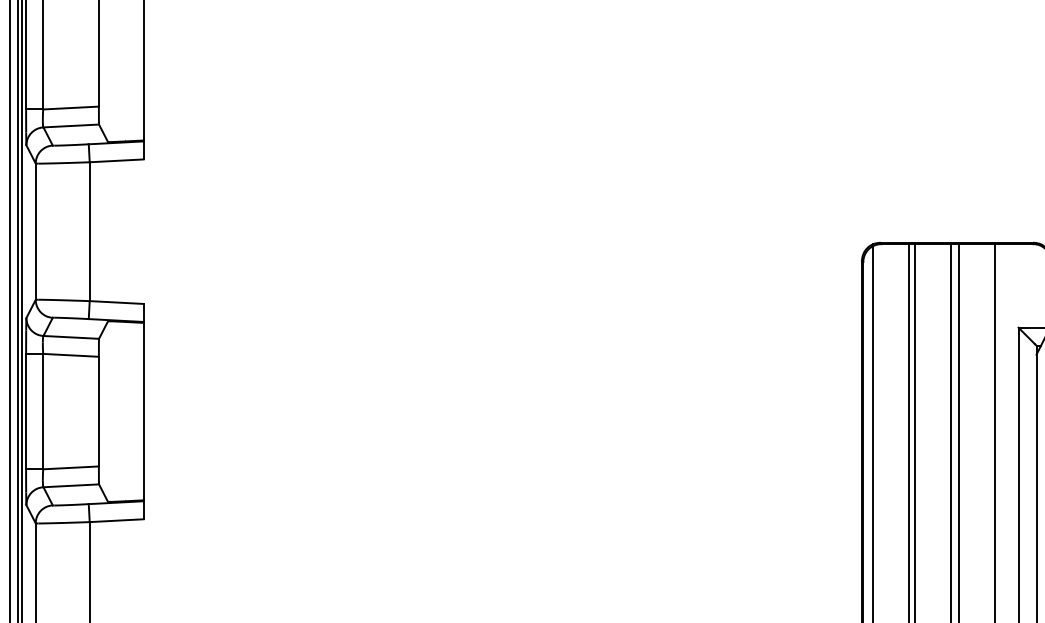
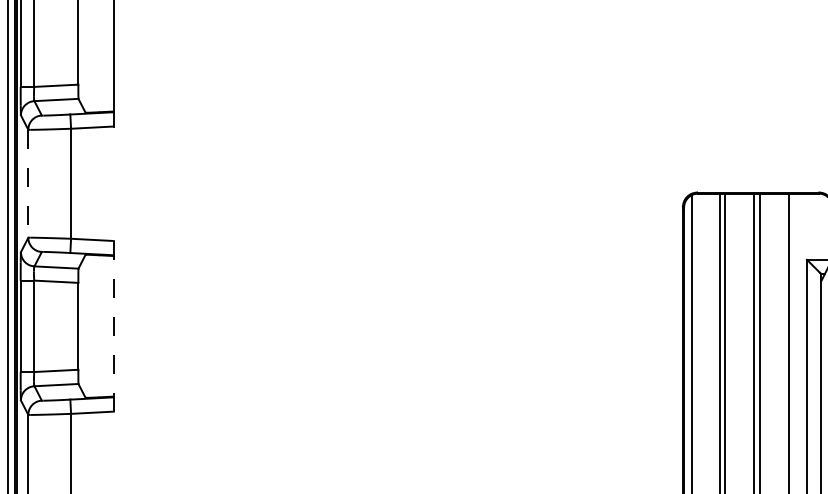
line: (35, 231) -> (28, 183), solid -> dashed
line: (143, 411) -> (113, 326), solid -> dashed

